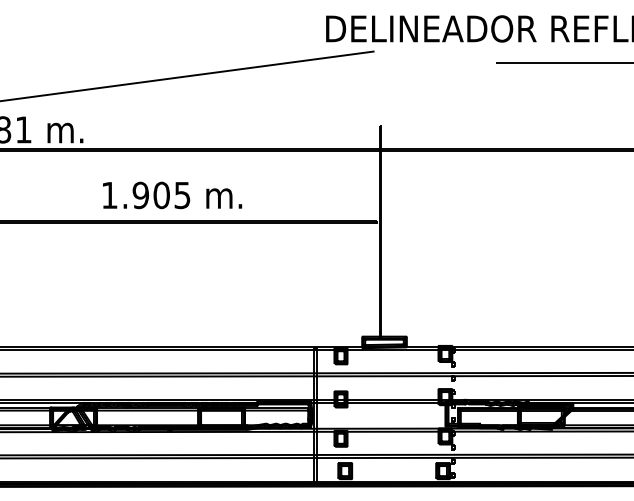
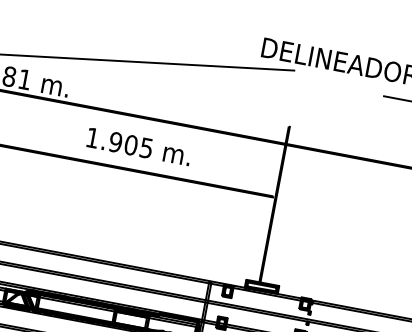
text: (172, 195) -> (139, 146), moved

